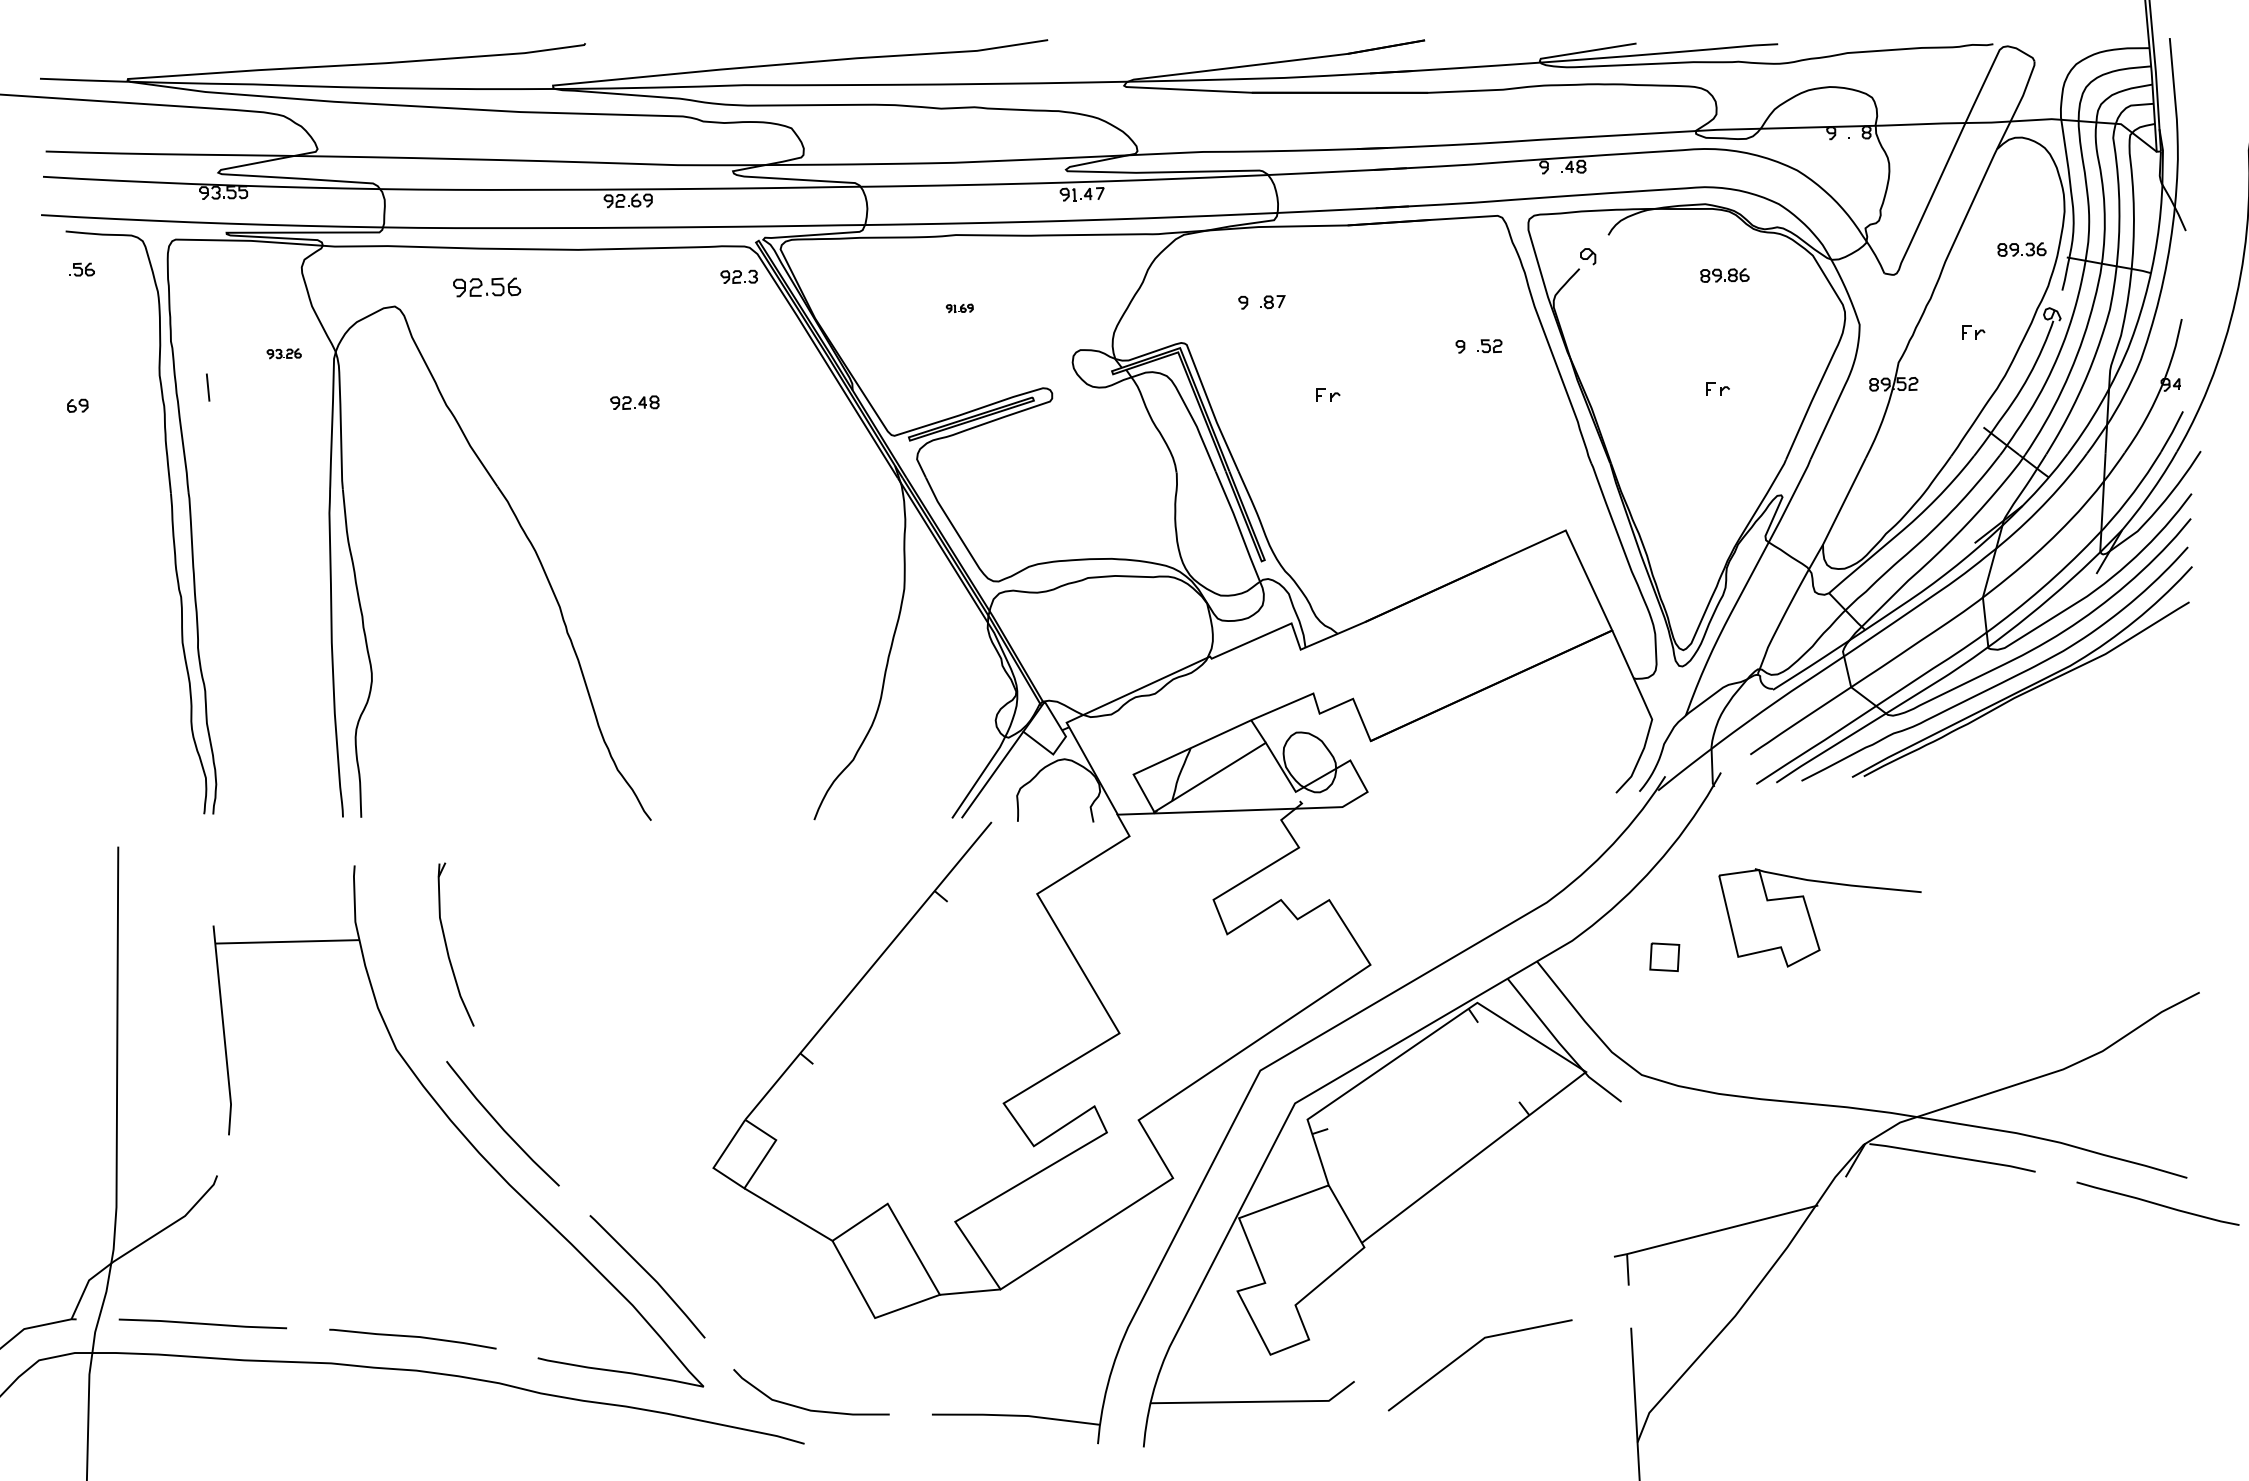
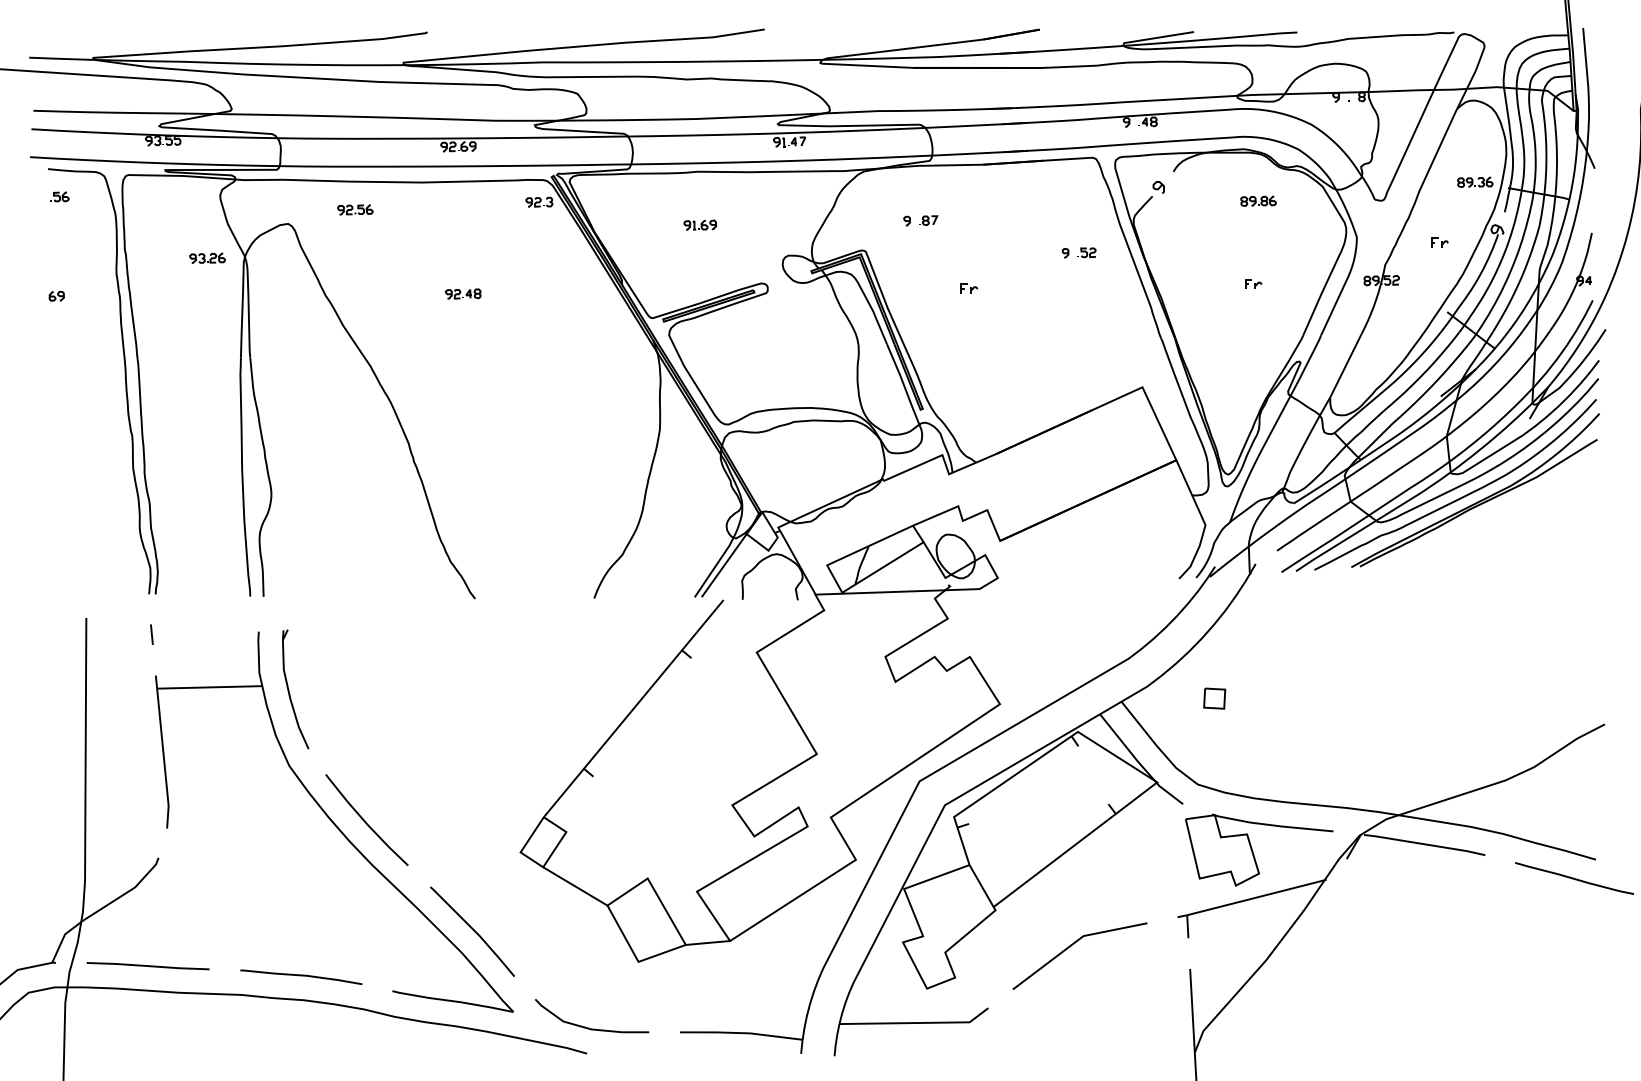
part: (486, 287) -> (355, 209), size x0.71
part: (959, 308) -> (700, 225), size x1.67
part: (283, 353) -> (206, 258), size x1.43
line: (208, 387) -> (152, 634), moved
part: (1811, 919) -> (1253, 851), moved
part: (447, 945) -> (289, 690), moved
line: (1467, 1352) -> (1070, 946), moved

